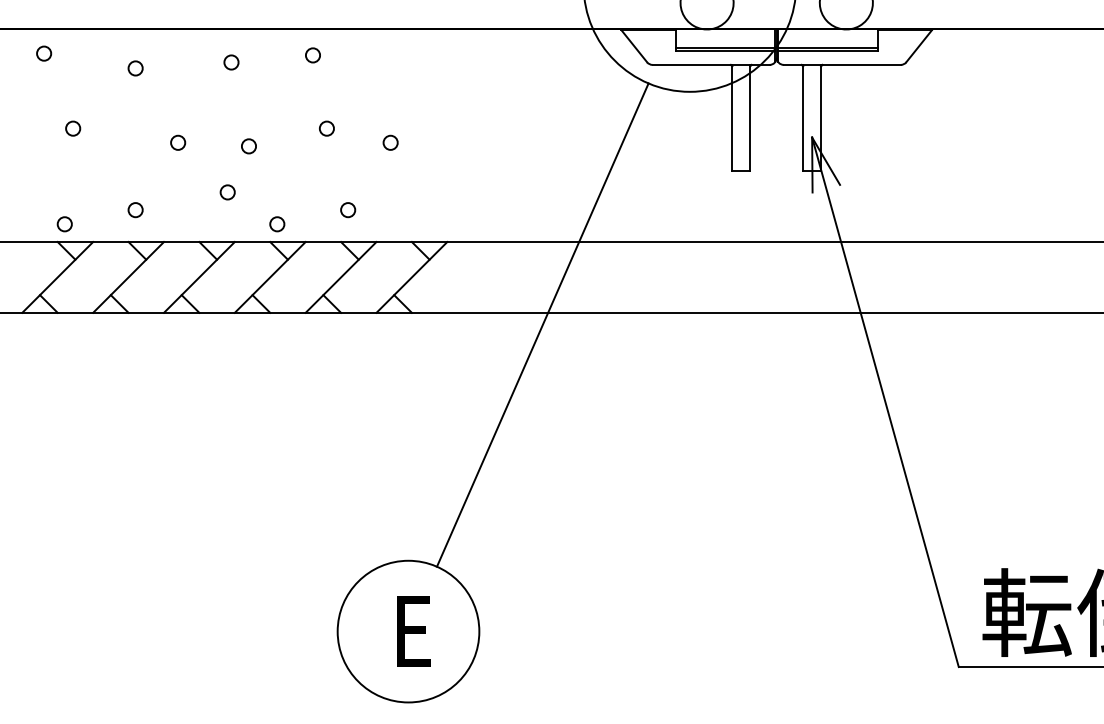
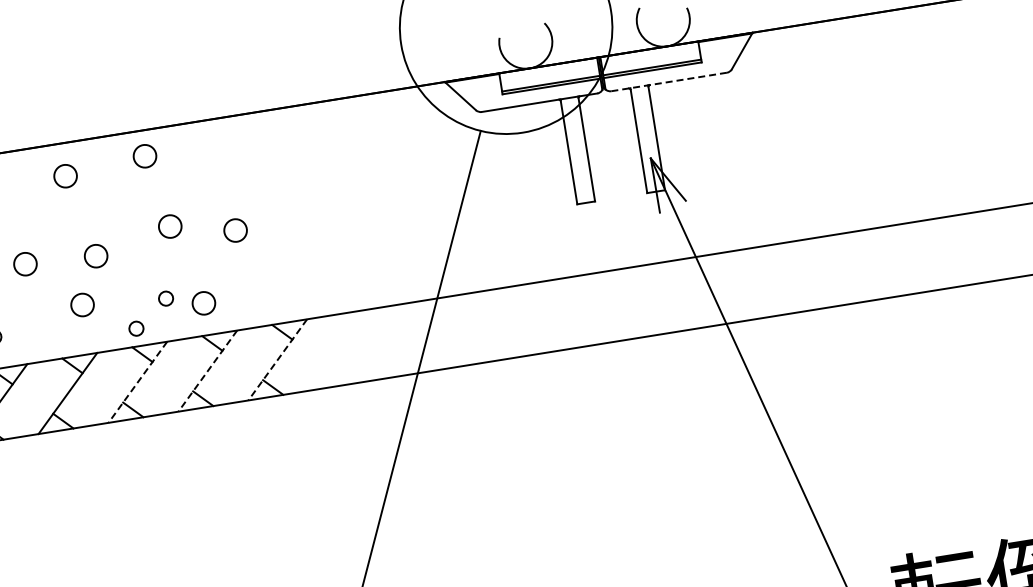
circle: (312, 55) -> (144, 156), size x1.6
circle: (231, 62) -> (65, 176), size x1.6
line: (842, 64) -> (669, 81), solid -> dashed
circle: (326, 128) -> (169, 226), size x1.6
circle: (178, 142) -> (25, 263), size x1.6
circle: (390, 142) -> (235, 230), size x1.6
circle: (248, 146) -> (95, 256), size x1.6
circle: (227, 192) -> (82, 305), size x1.6
circle: (311, 199) -> (166, 298), added
circle: (348, 210) -> (204, 303), size x1.6
line: (269, 277) -> (137, 382), solid -> dashed
line: (340, 277) -> (207, 371), solid -> dashed
line: (411, 277) -> (277, 360), solid -> dashed

